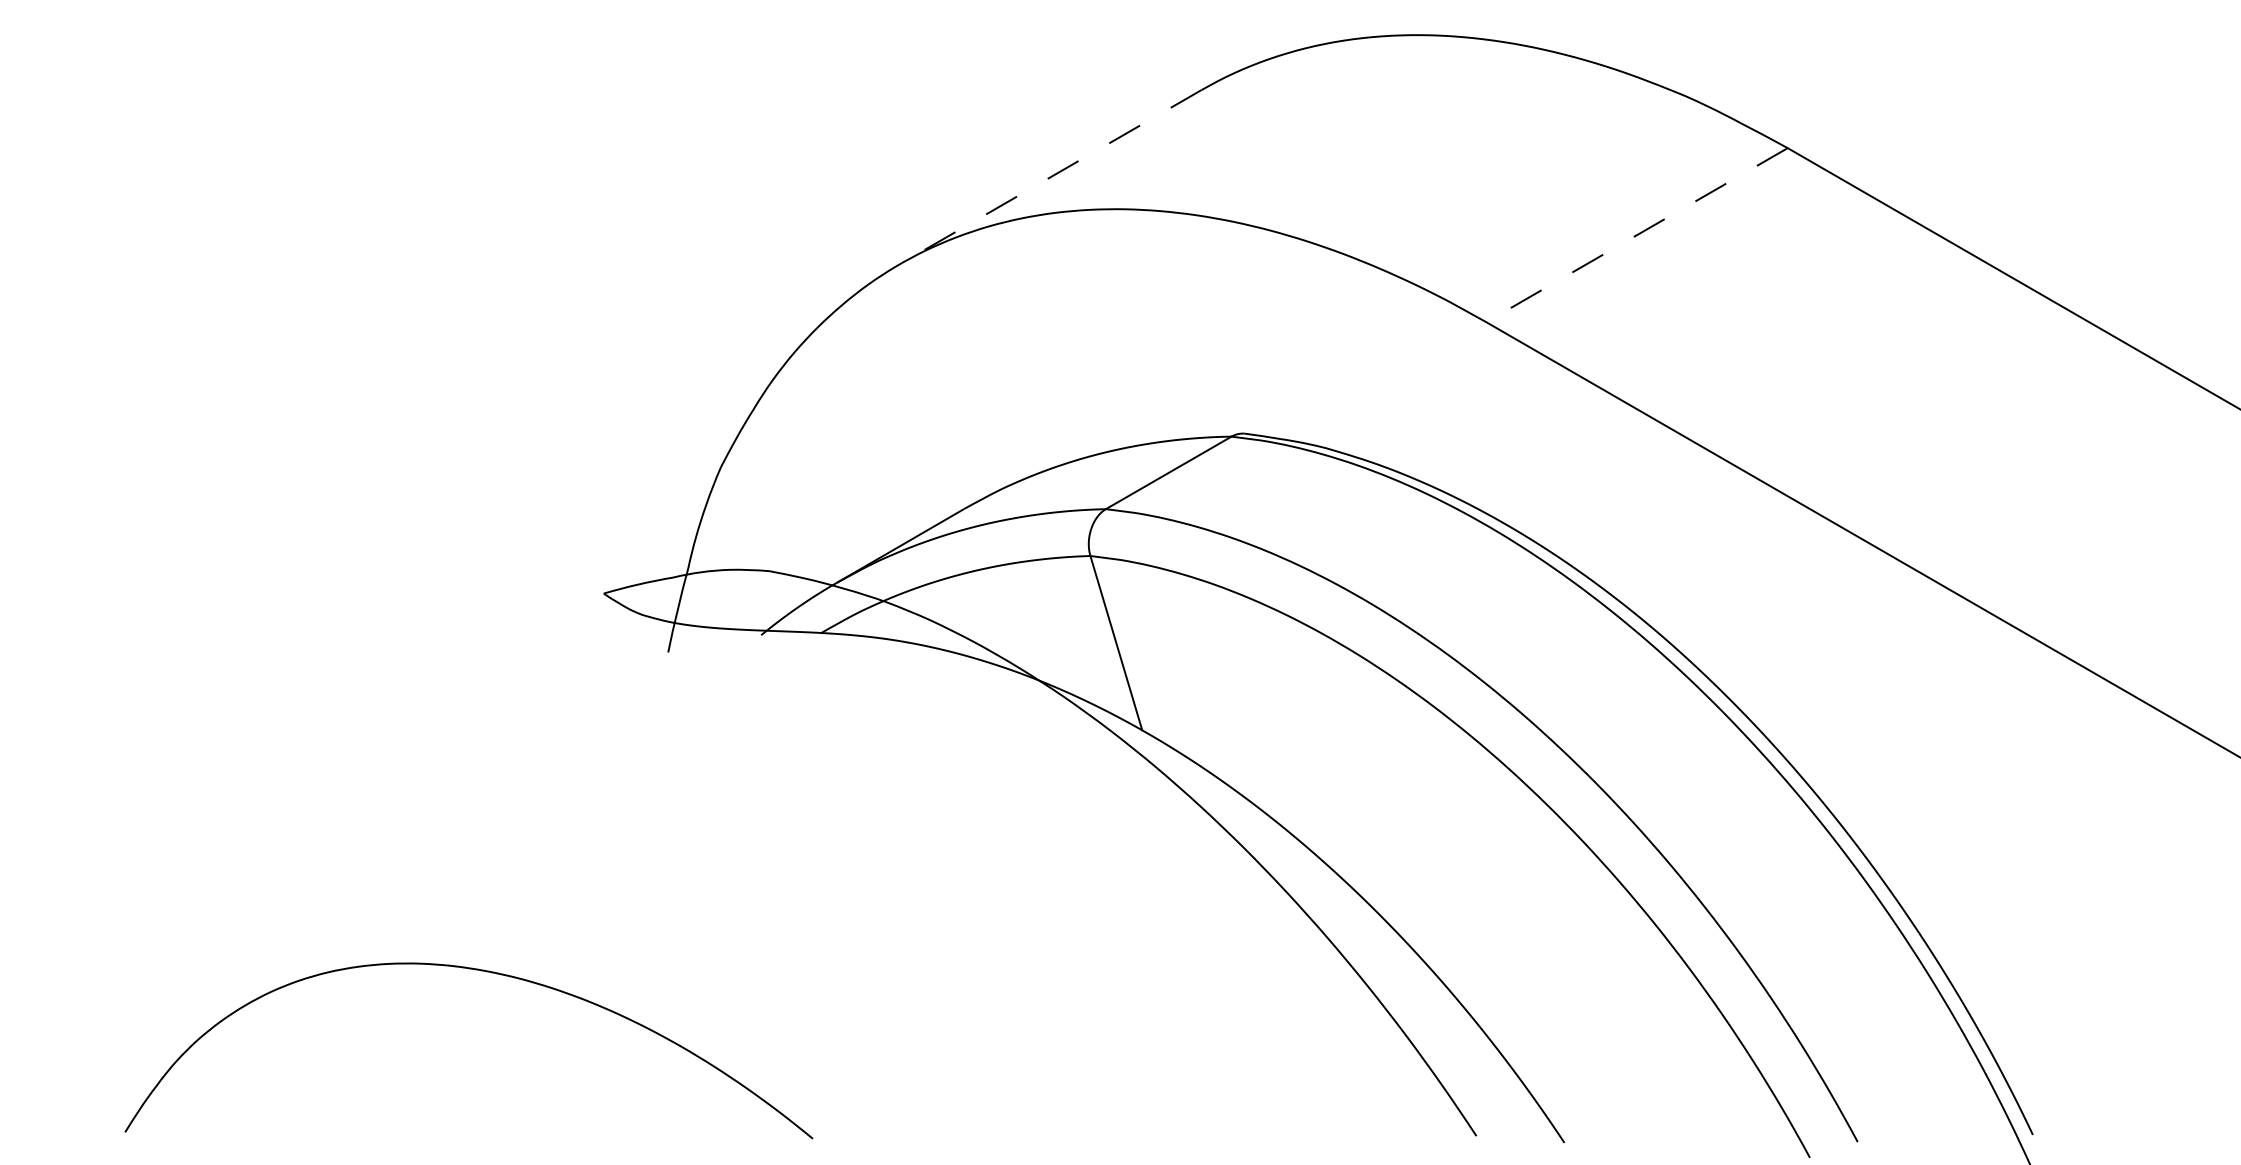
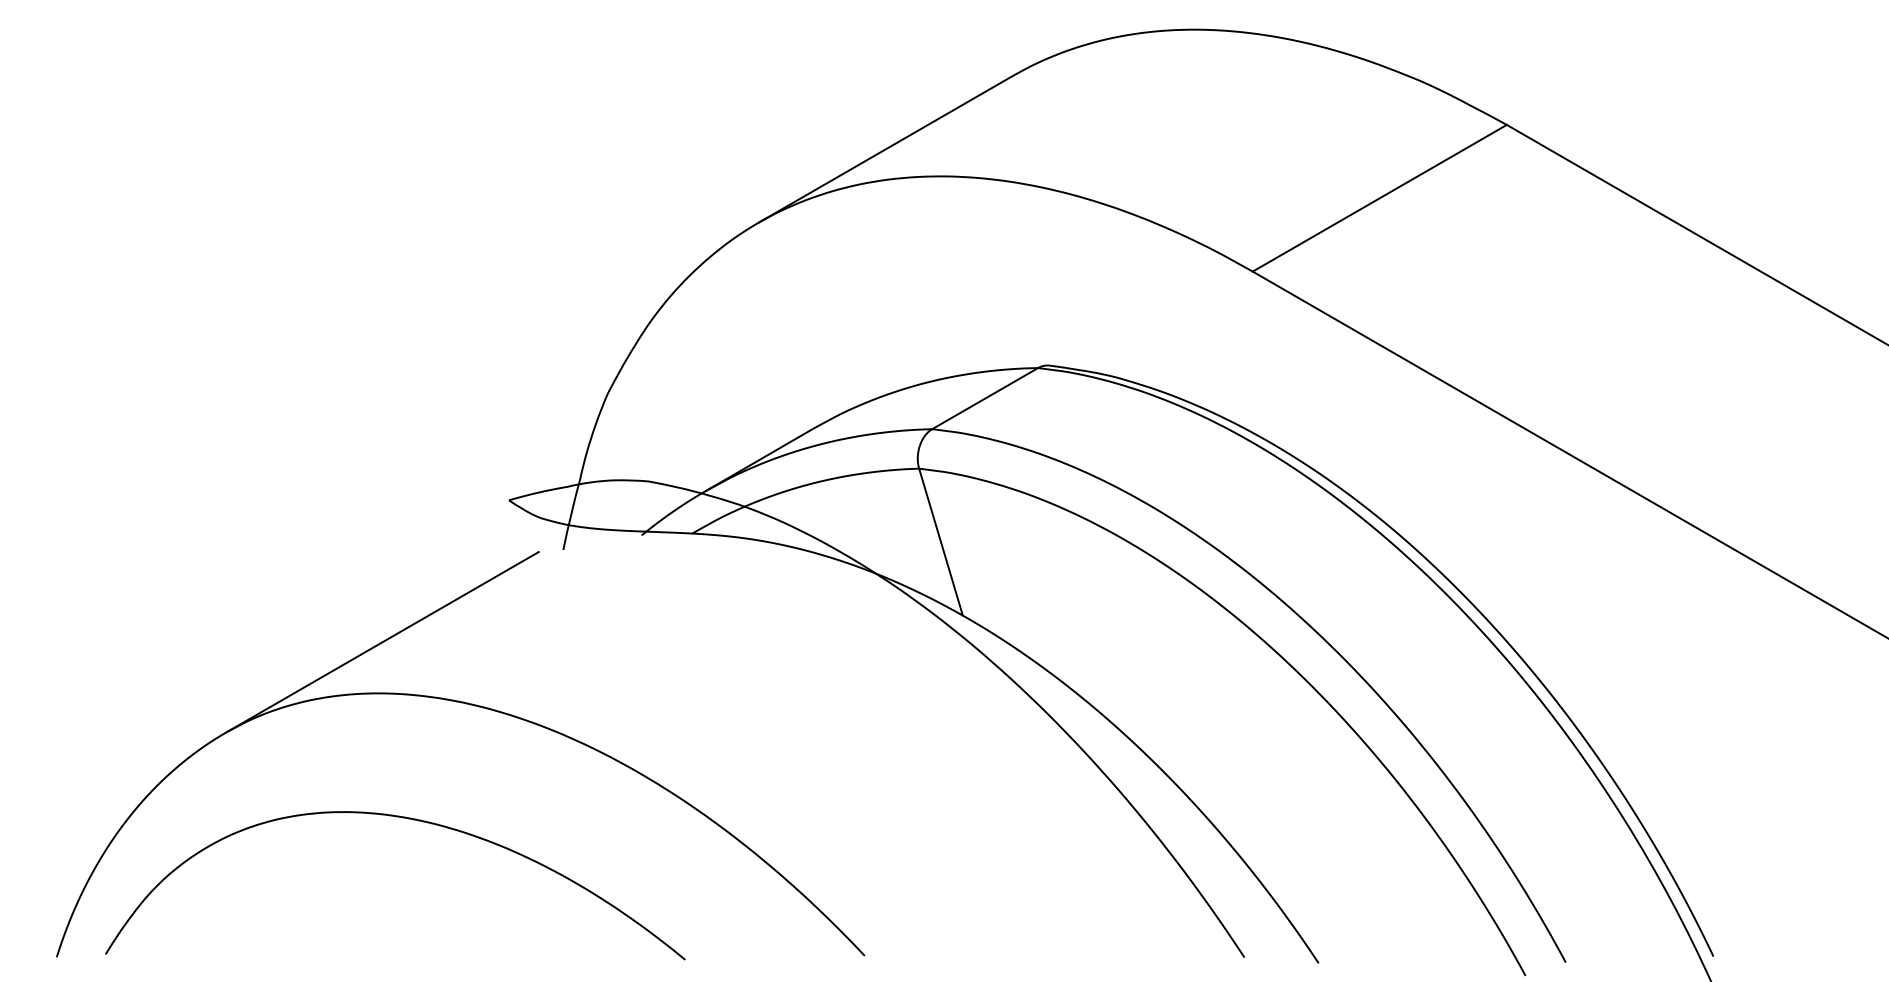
line: (1050, 177) -> (885, 149), dashed -> solid
line: (1636, 235) -> (1379, 198), dashed -> solid
part: (556, 836) -> (469, 705), added

